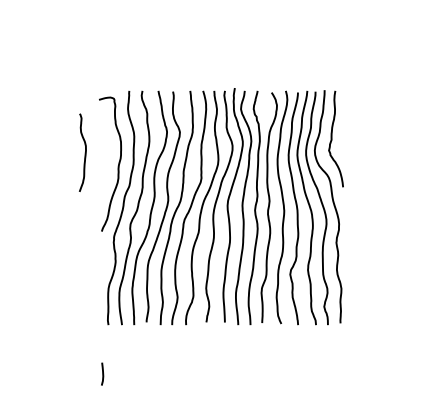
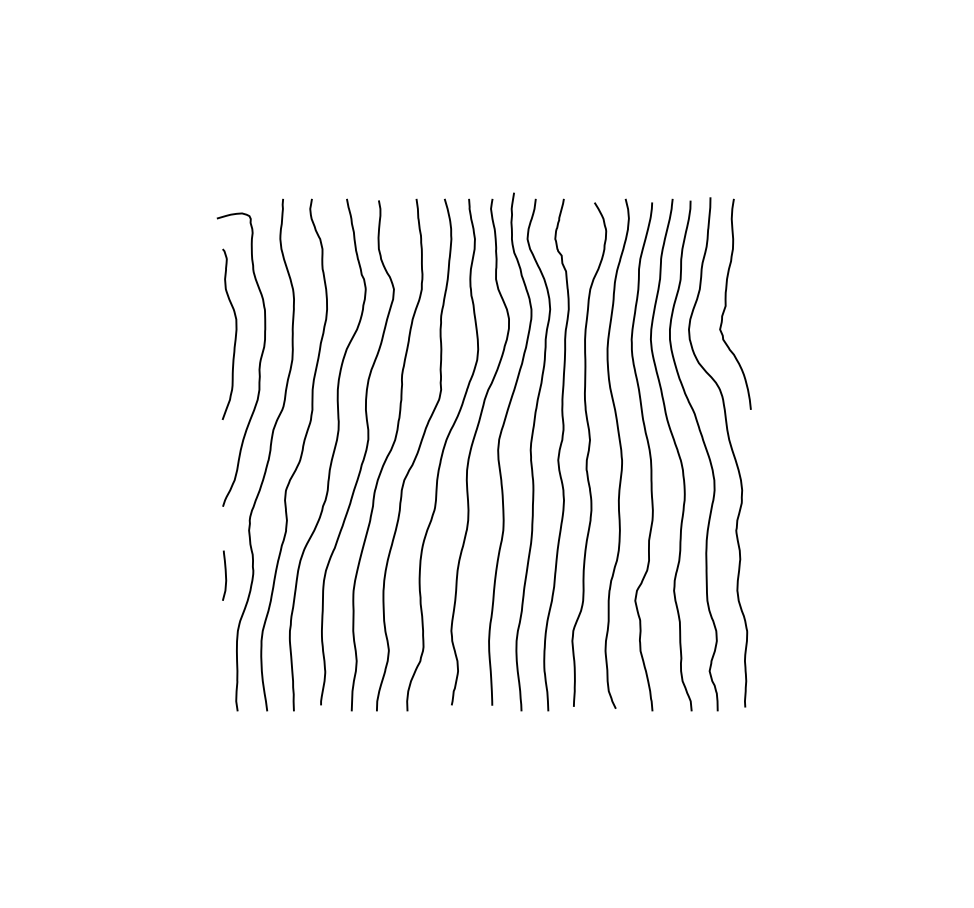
curve: (84, 152) -> (233, 333), moved
line: (102, 373) -> (224, 574), moved

